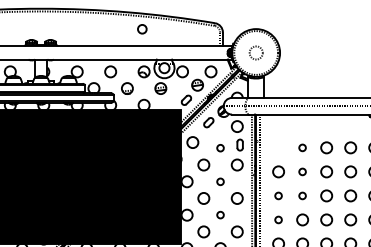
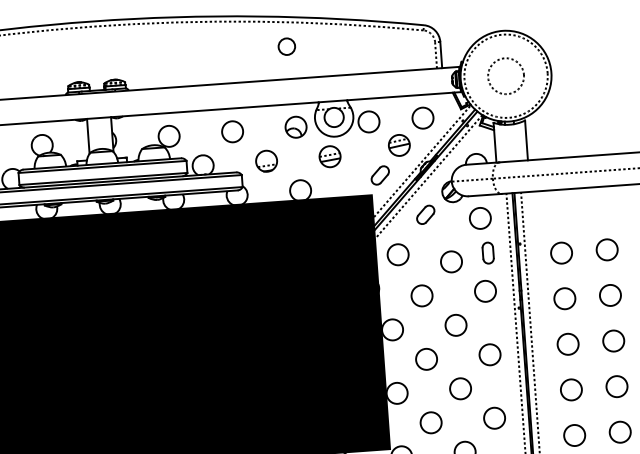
circle: (256, 52) -> (506, 75), size x1.43
circle: (220, 147) -> (451, 260), size x1.67
circle: (278, 147) -> (561, 252), added
circle: (302, 147) -> (606, 249), size x1.67
circle: (302, 171) -> (610, 294), size x1.67
circle: (220, 181) -> (455, 324), size x1.67
circle: (278, 195) -> (567, 343), size x1.67
circle: (302, 195) -> (613, 340), size x1.67
circle: (220, 214) -> (460, 387), size x1.67
circle: (278, 219) -> (571, 389), size x1.67

